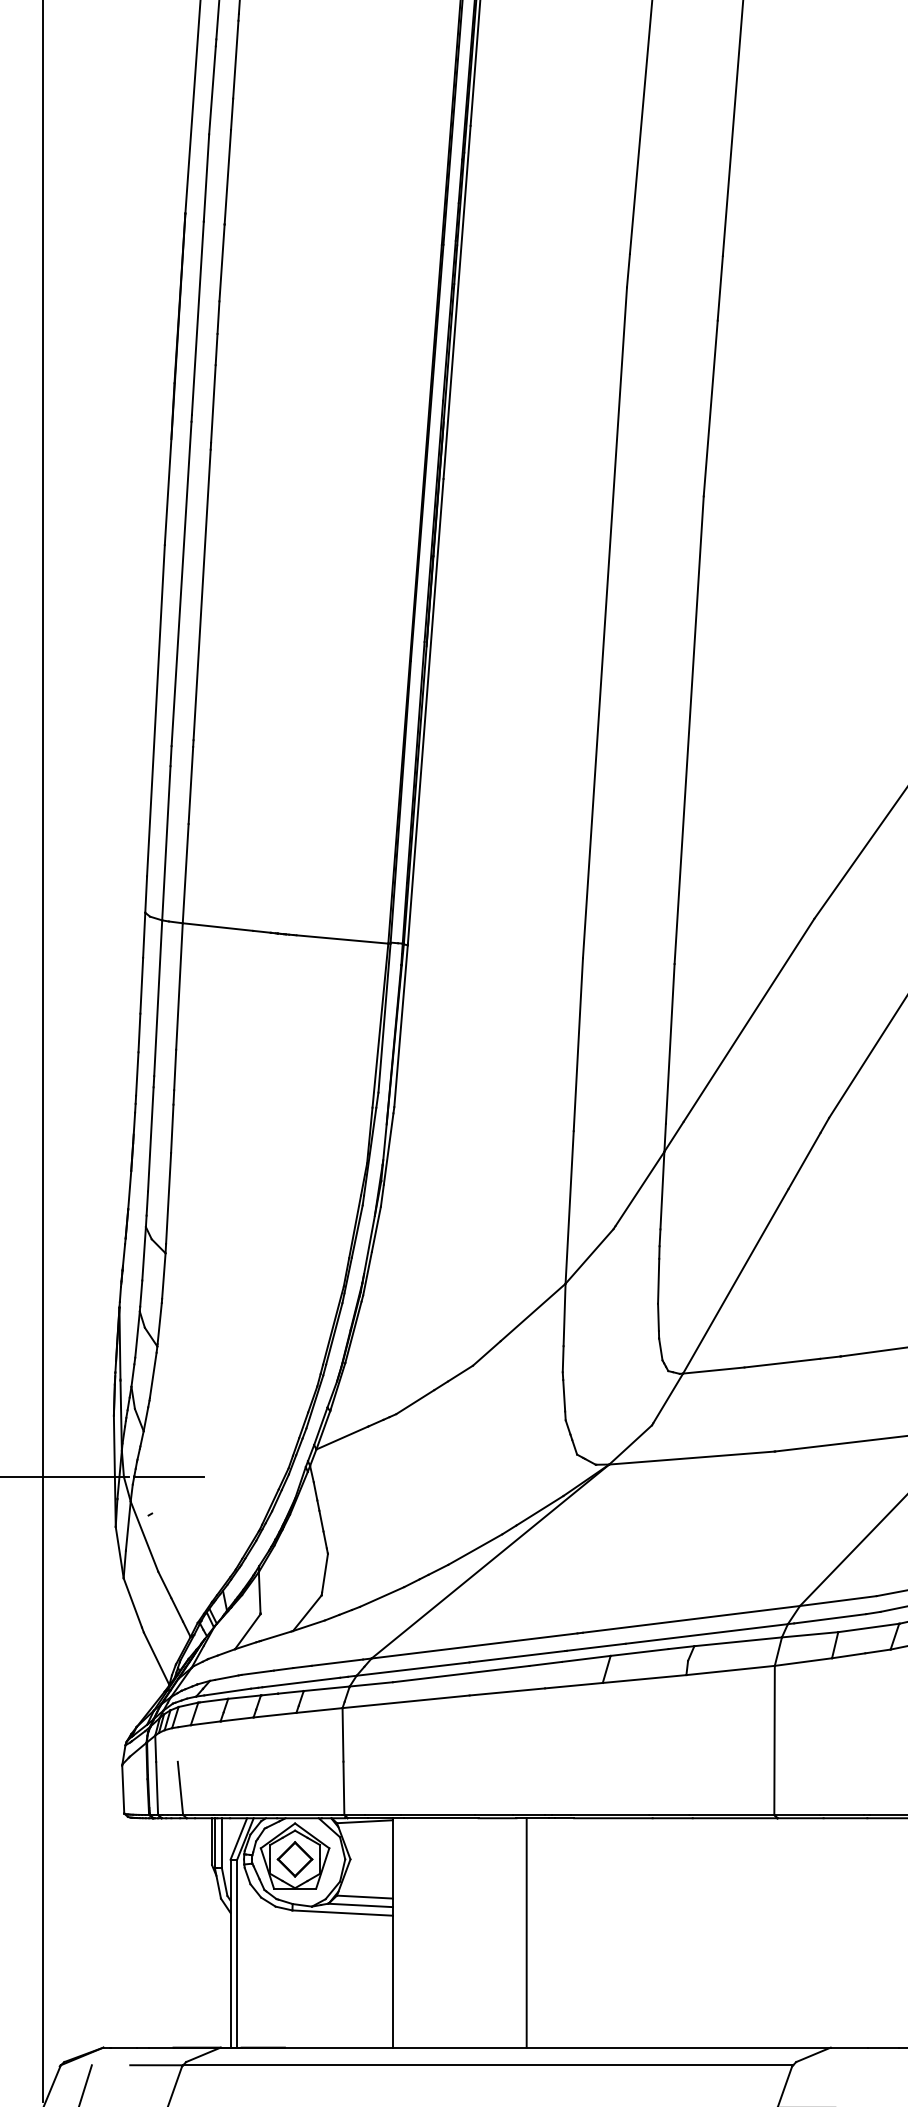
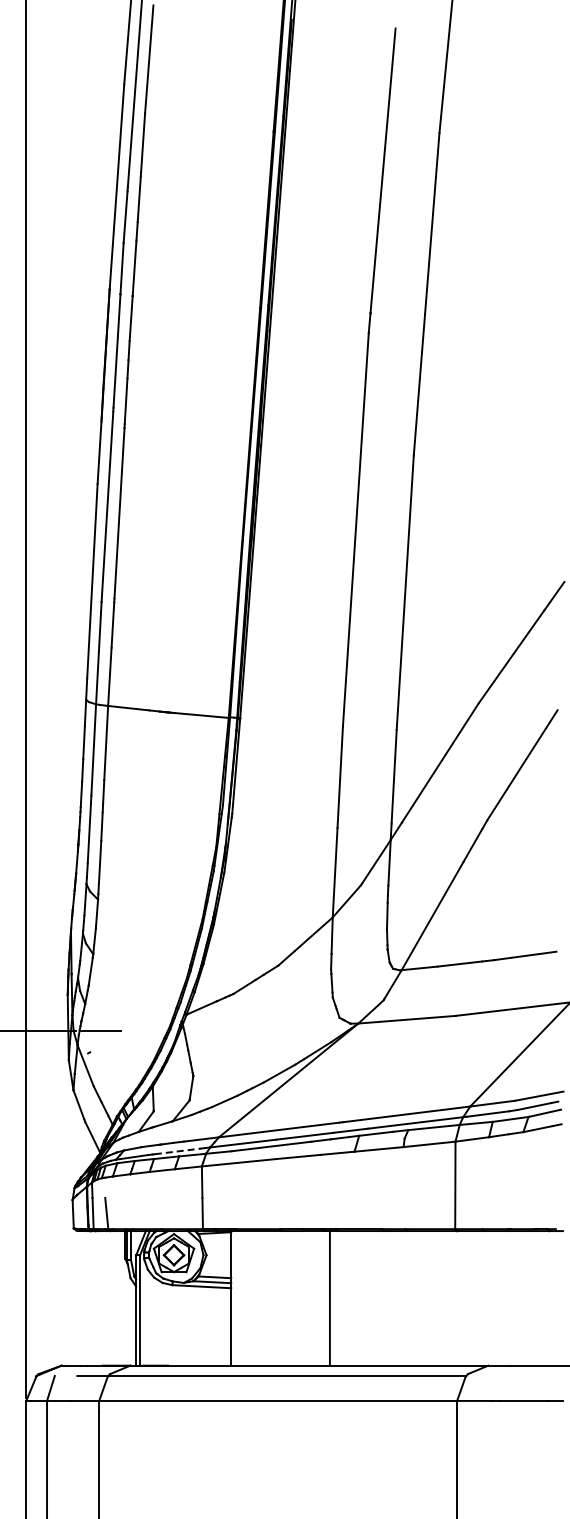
line: (300, 1682) -> (177, 1151), solid -> dashed
line: (525, 1933) -> (329, 1298), moved

